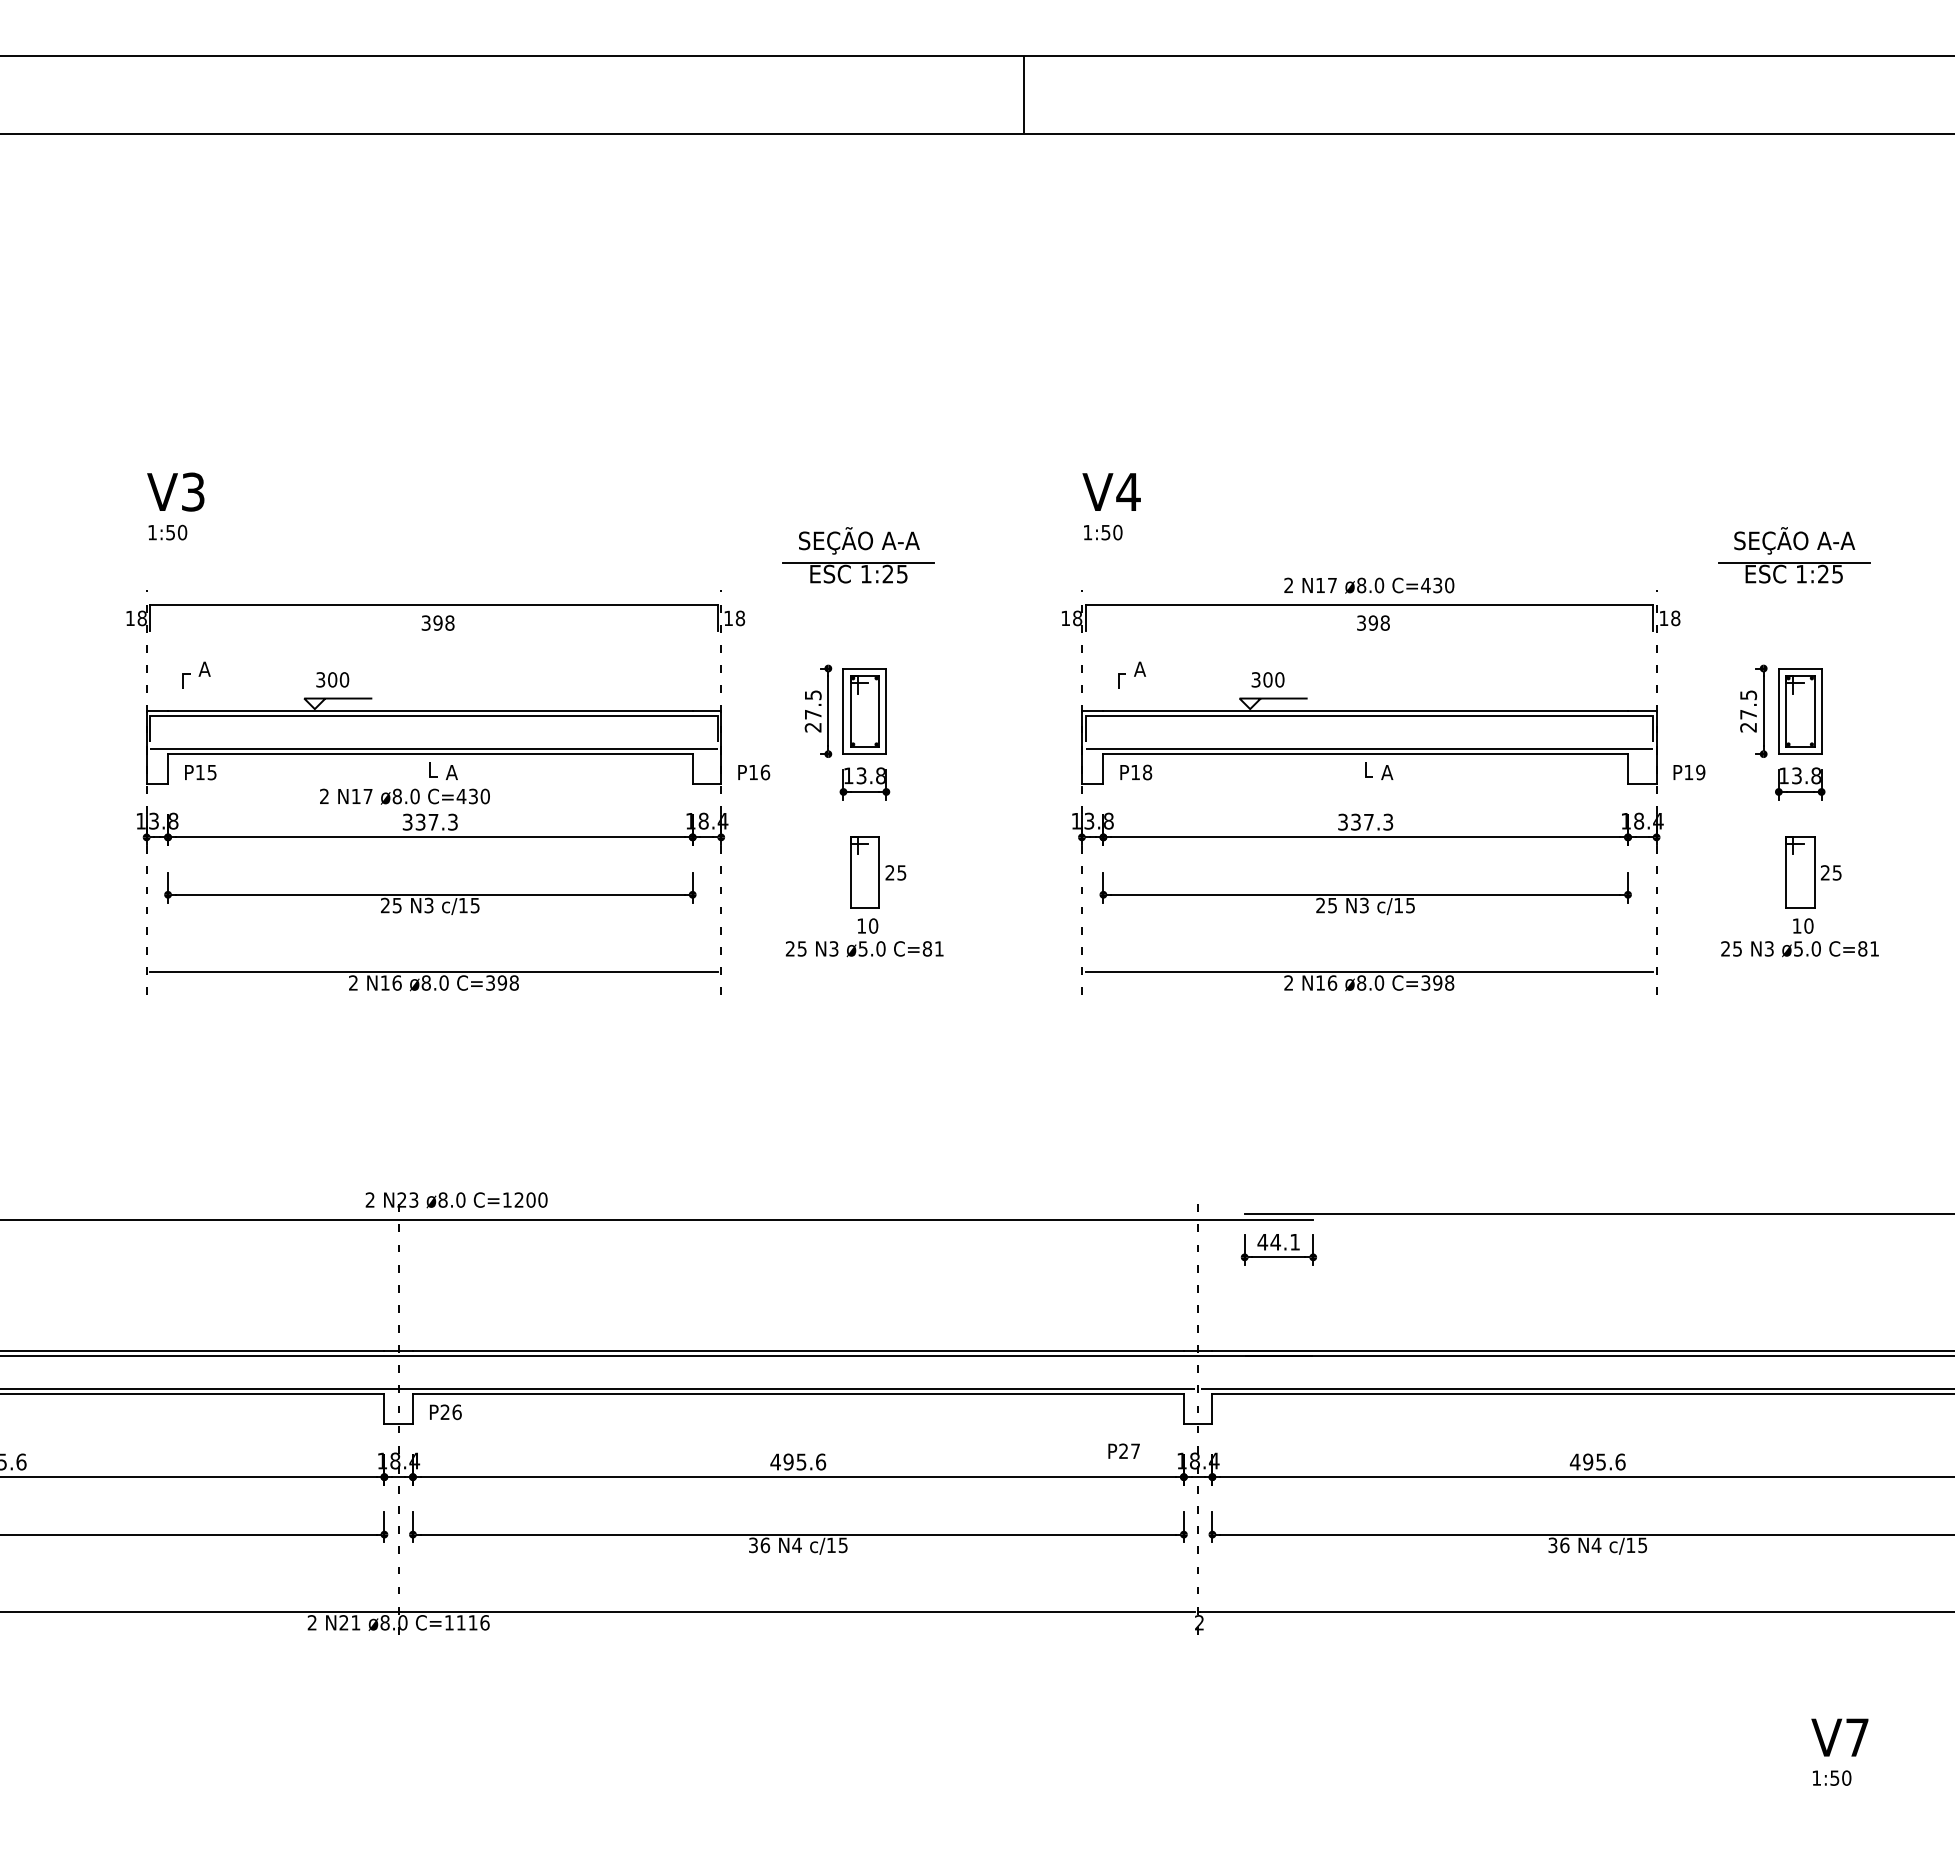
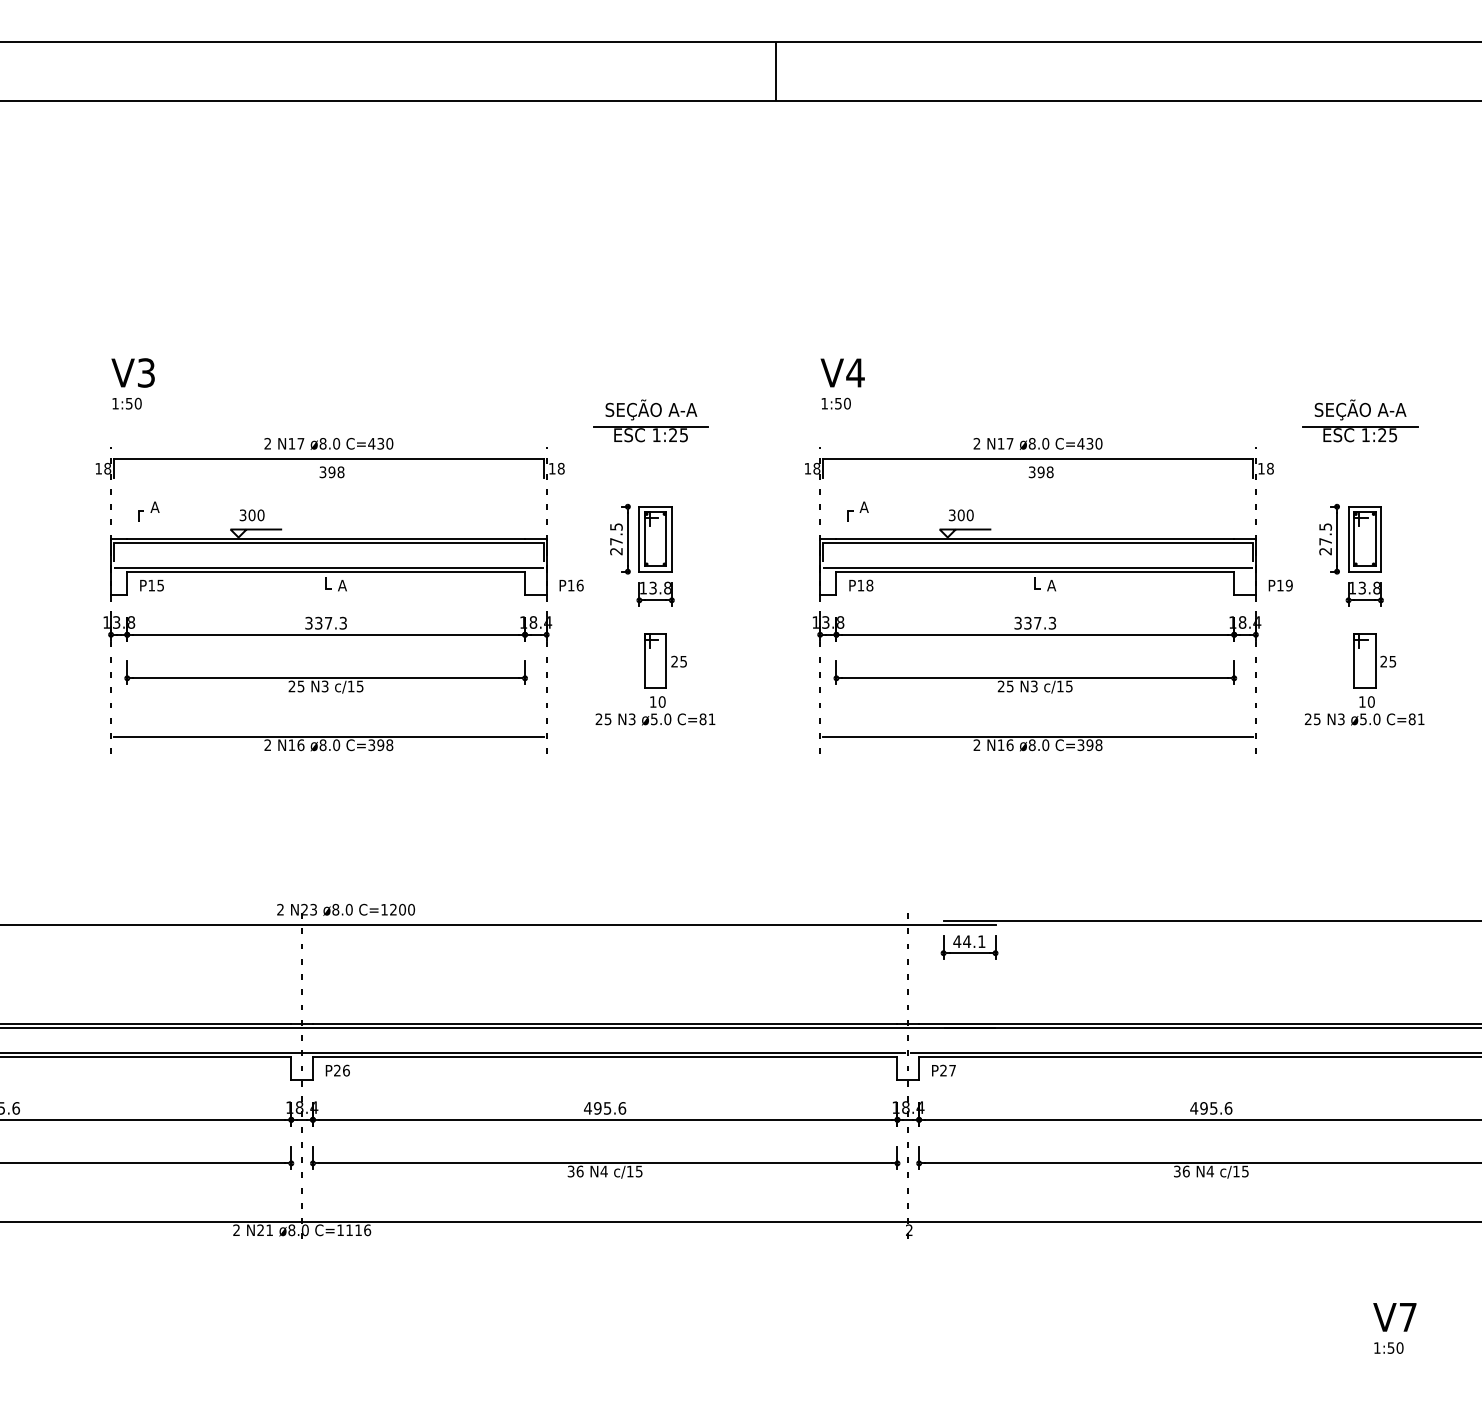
text: (404, 796) -> (328, 443), moved
text: (1123, 1450) -> (943, 1070), moved

